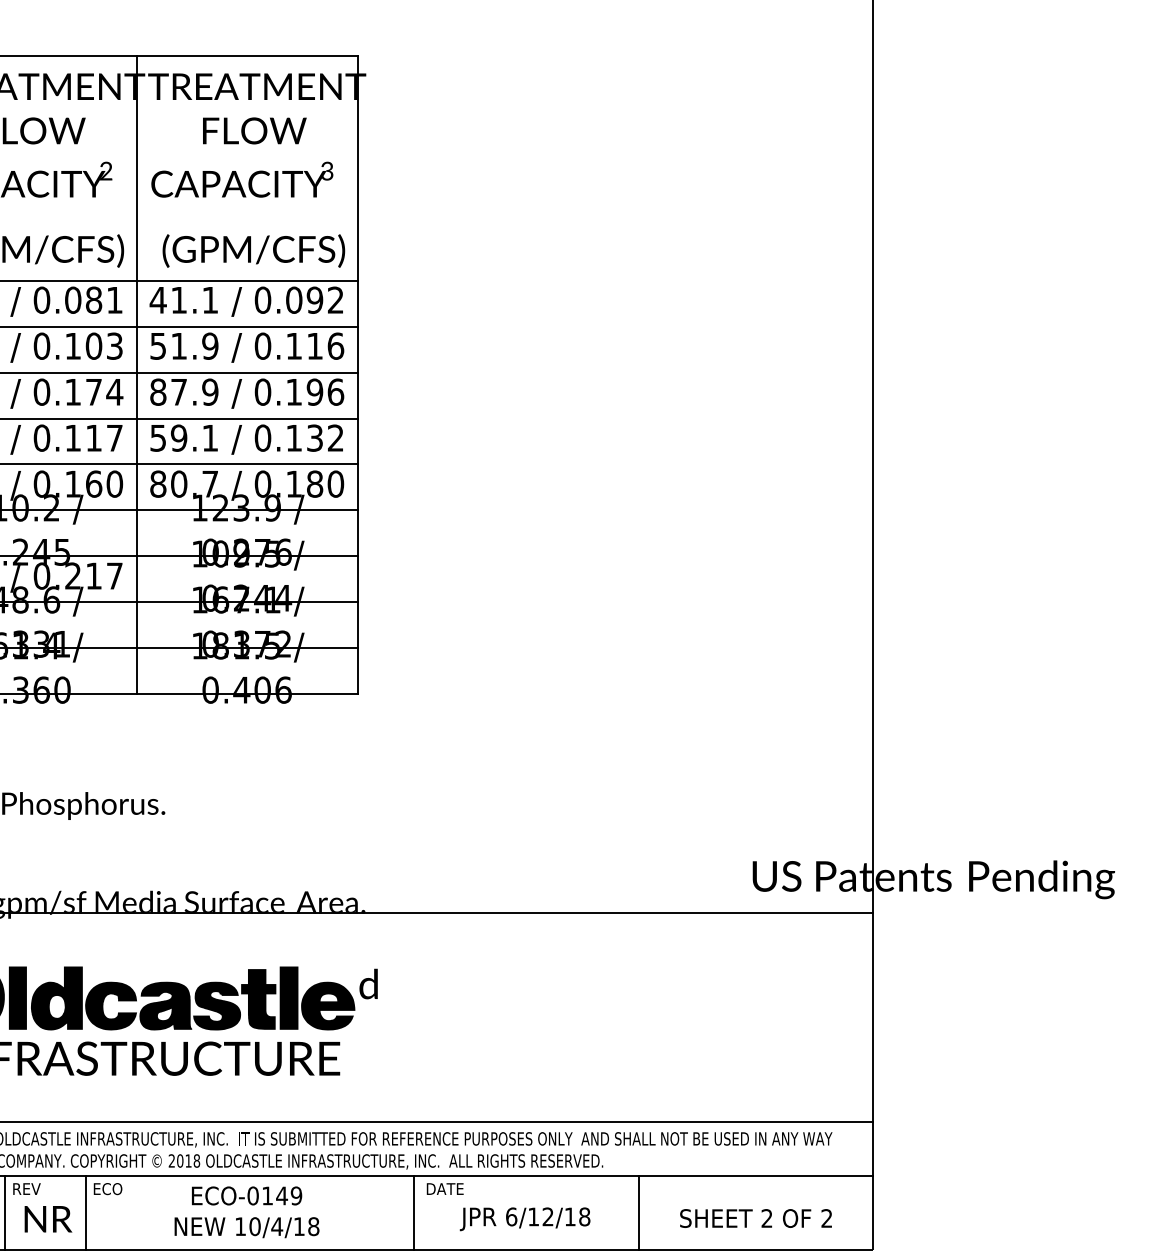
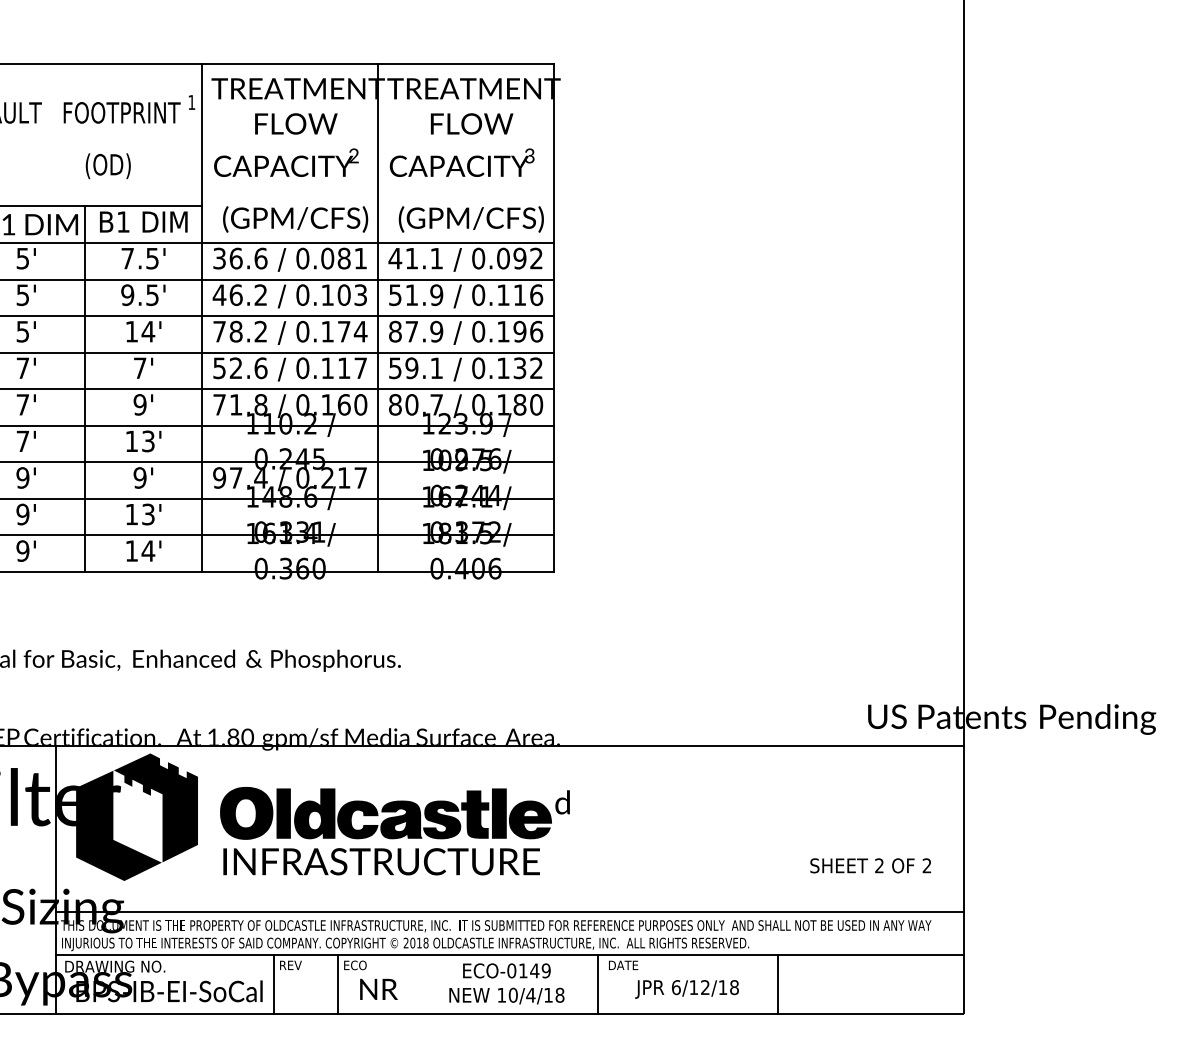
text: (246, 1211) -> (506, 983), moved
text: (47, 1218) -> (378, 988), moved
text: (755, 1218) -> (870, 865), moved

